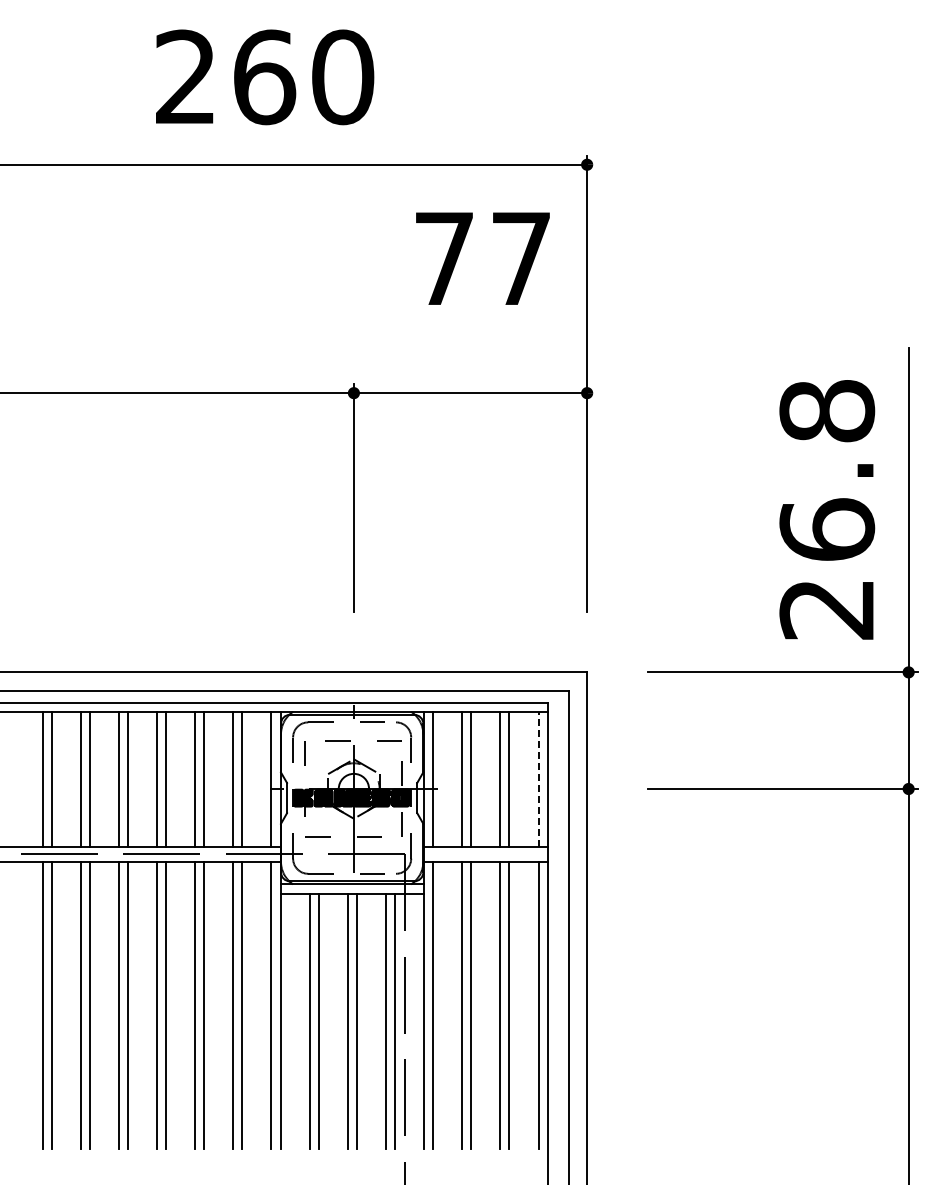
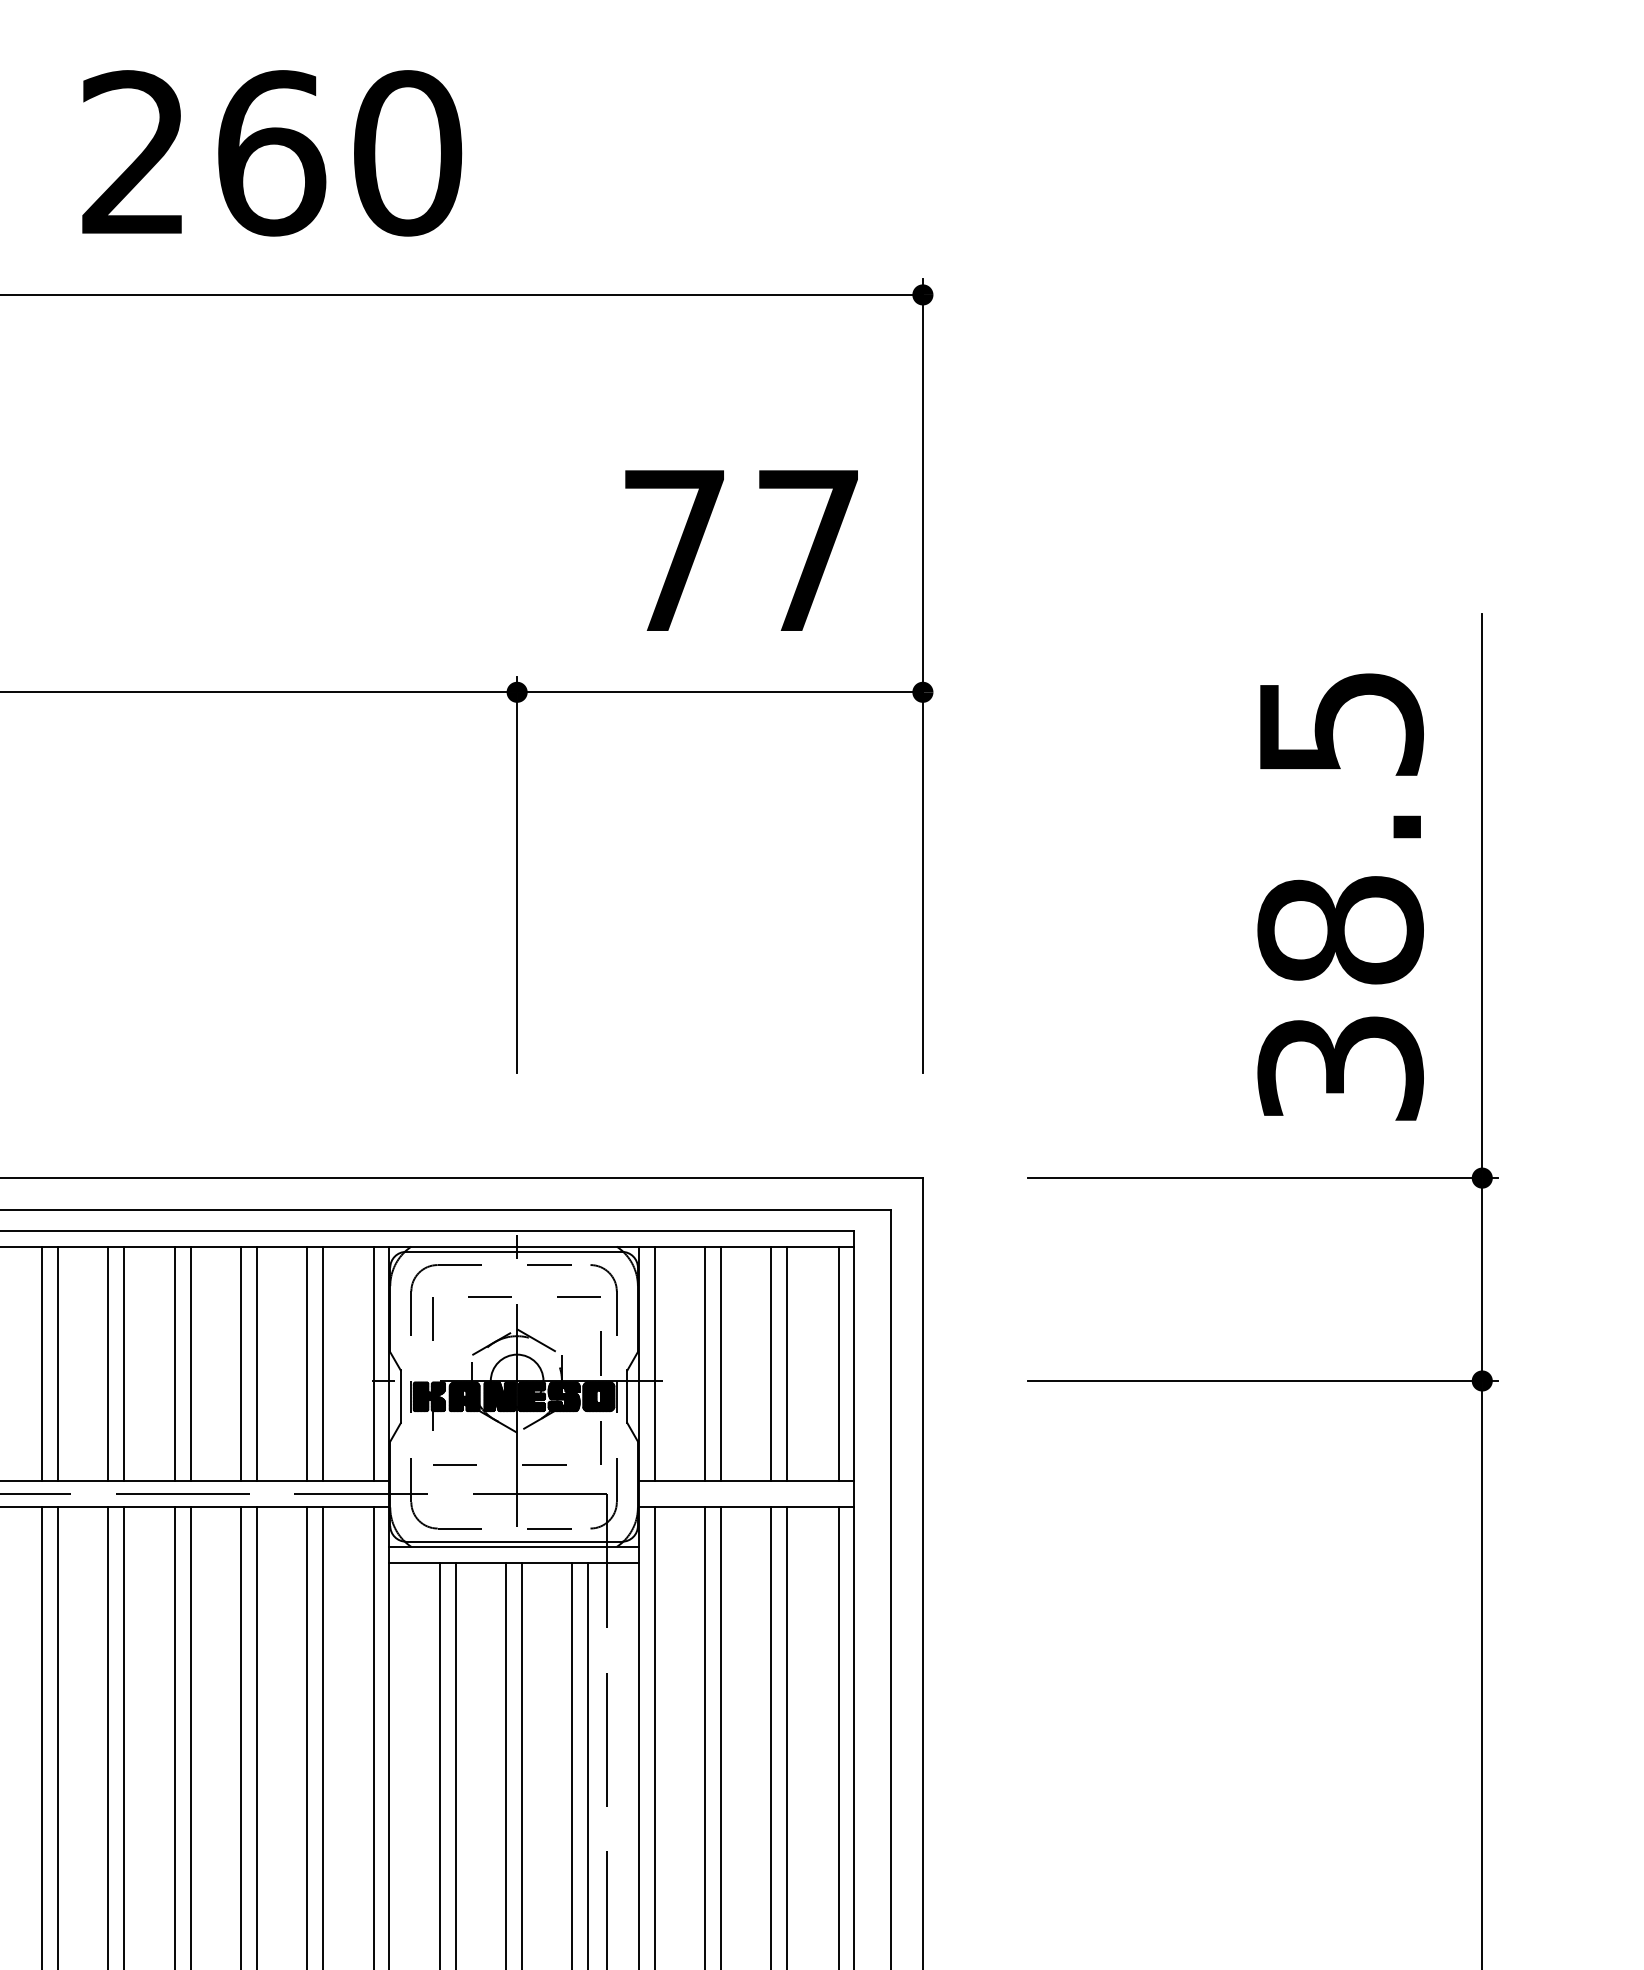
text: (265, 77) -> (272, 153), moved
text: (482, 258) -> (740, 550), moved
text: (827, 509) -> (1341, 894), 26.8 -> 38.5
line: (538, 778) -> (838, 1362), dashed -> solid

